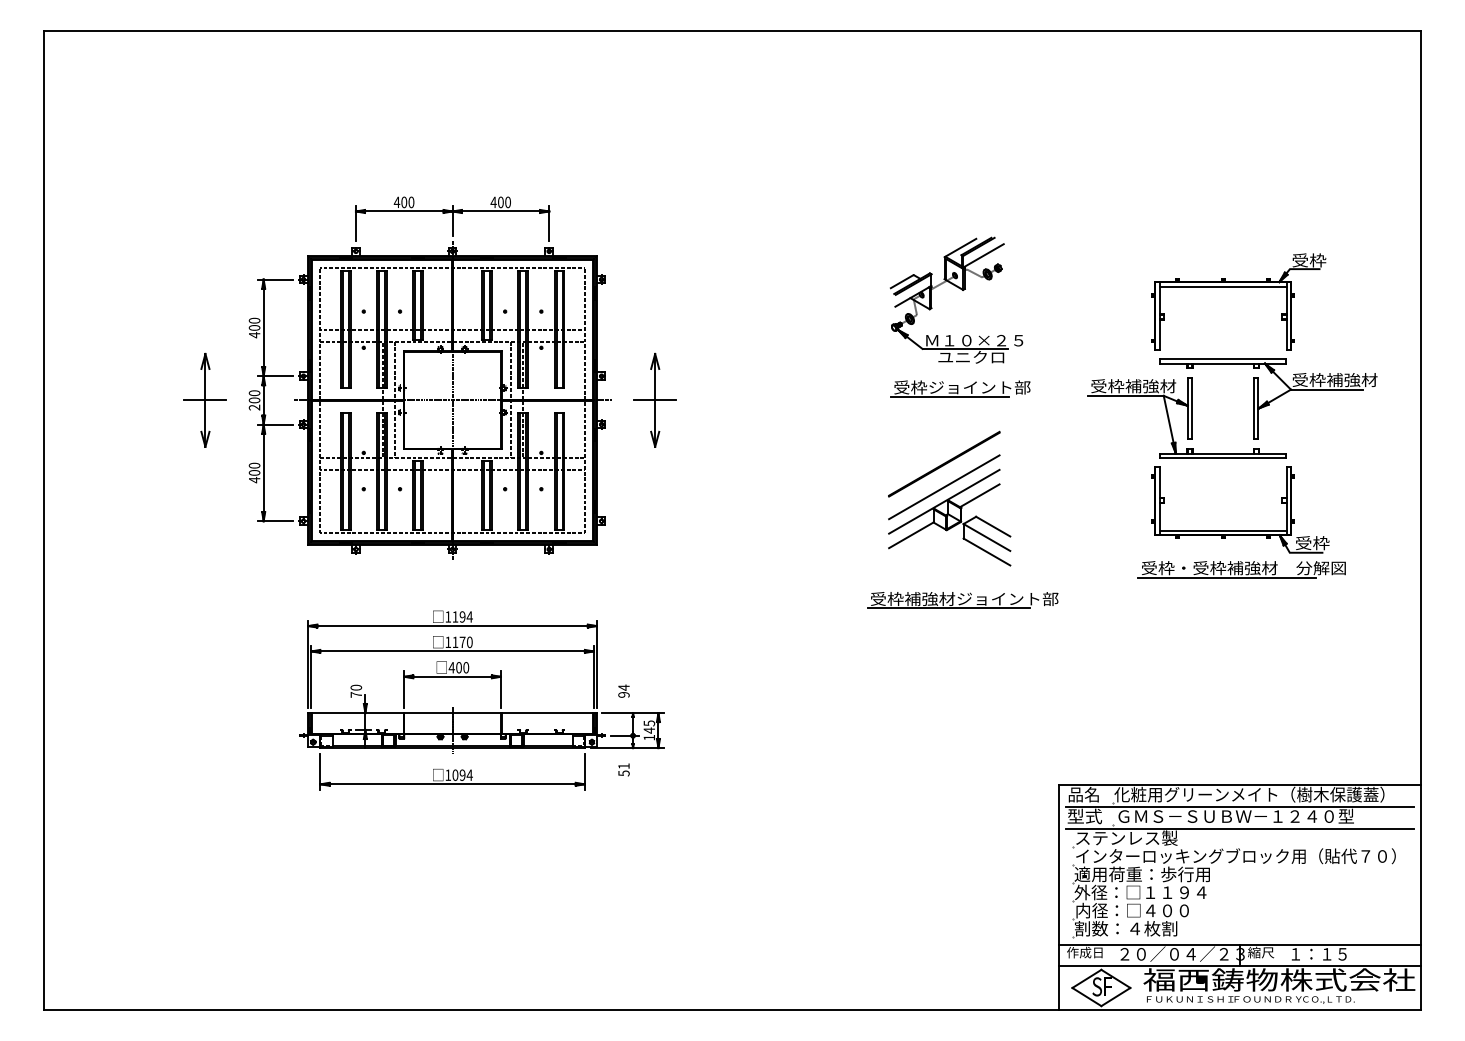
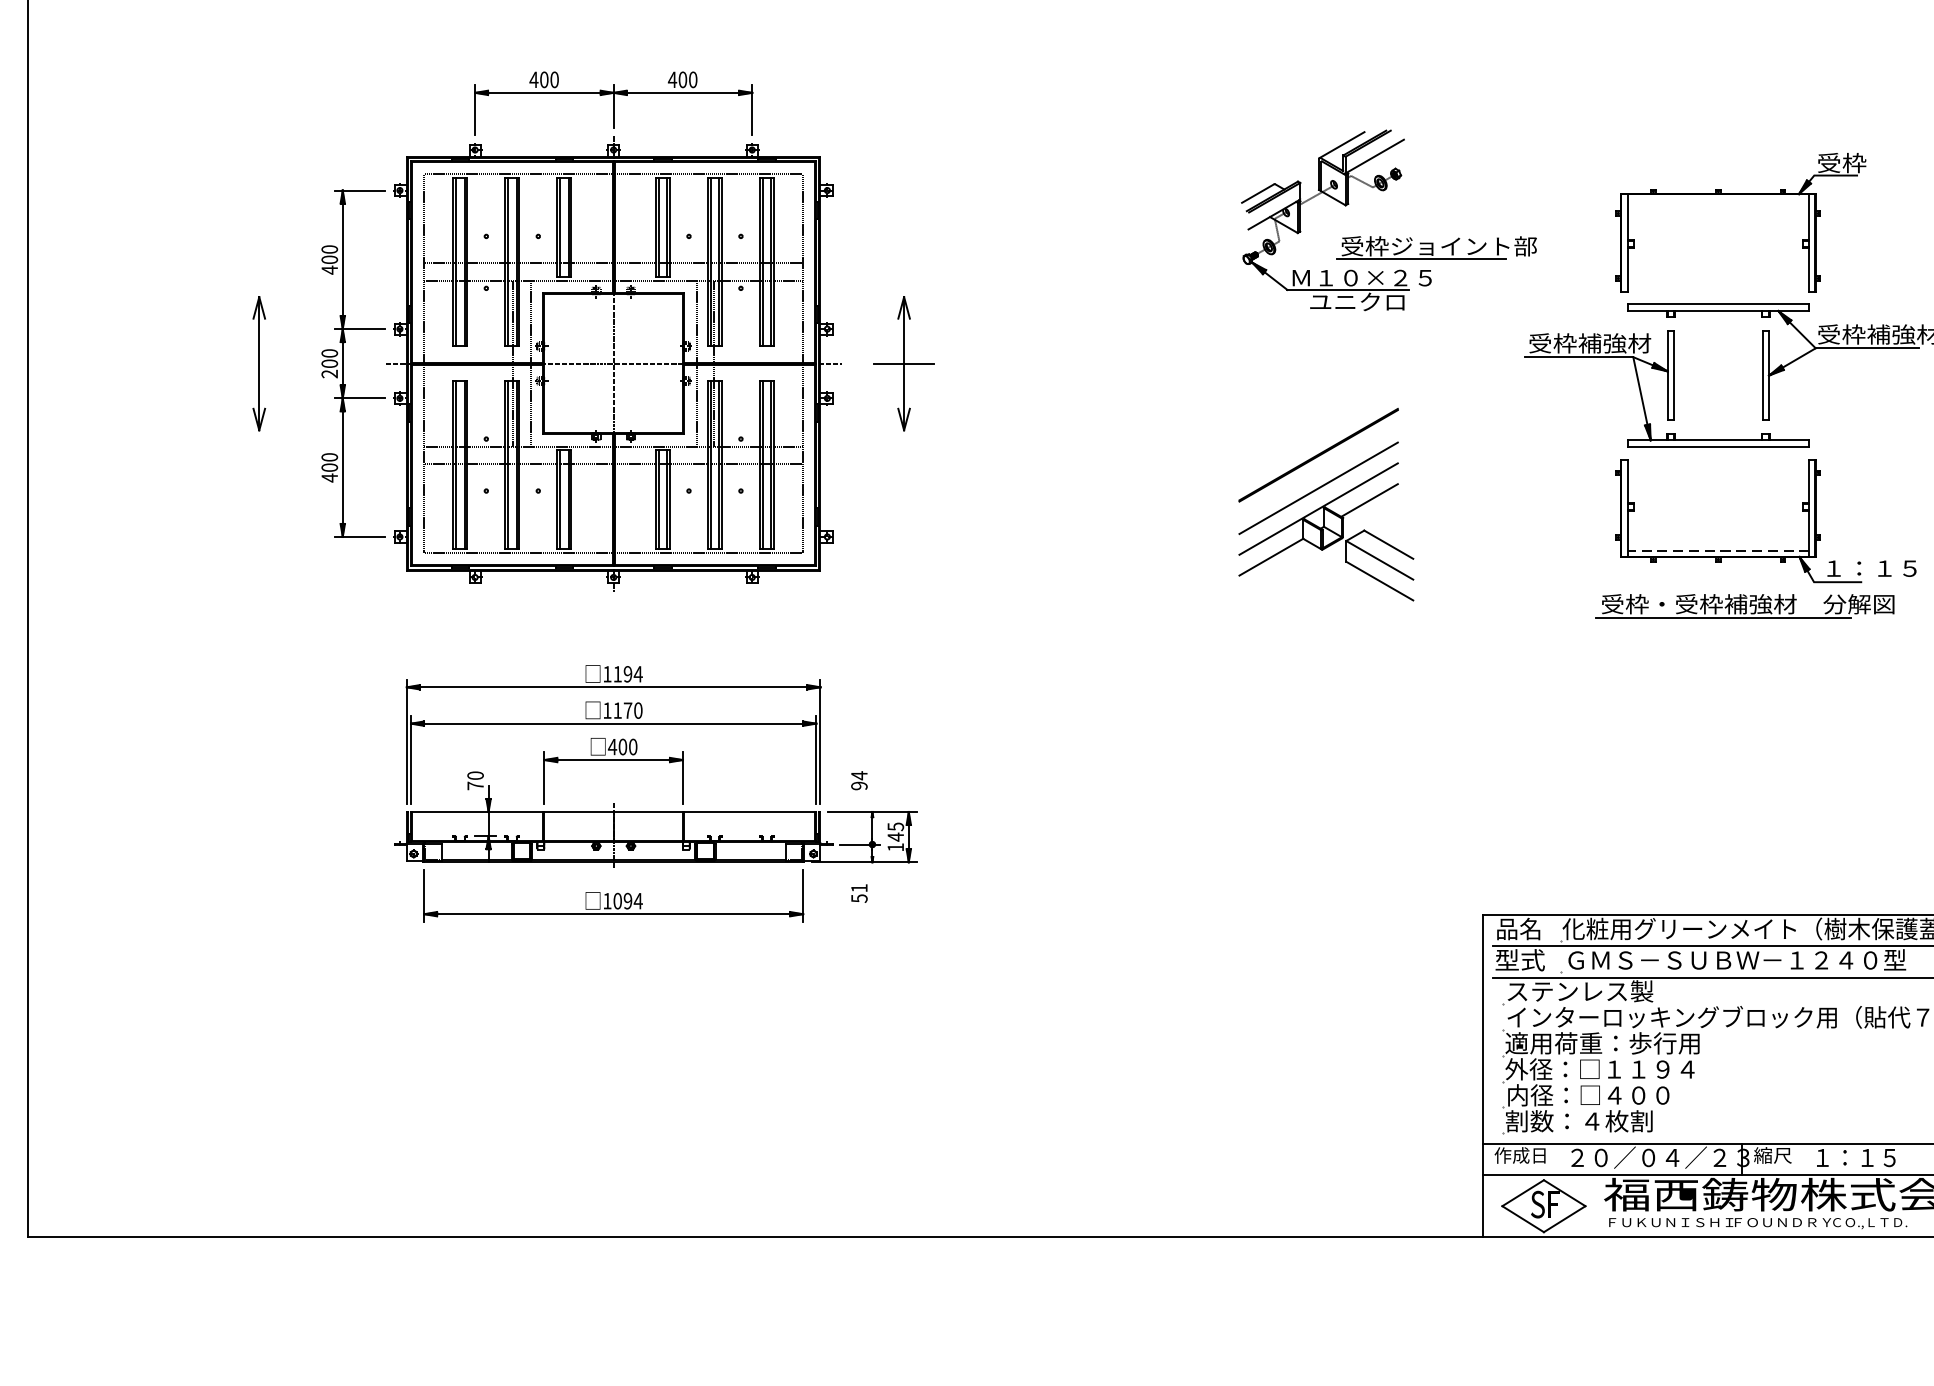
line: (1222, 286) -> (1717, 200), removed
part: (960, 388) -> (1436, 247), moved
line: (205, 400) -> (259, 363), removed
line: (1222, 530) -> (1717, 550), solid -> dashed
text: (1328, 543) -> (1869, 568), 受枠 -> １：１５
part: (962, 600) -> (1344, 650), removed

